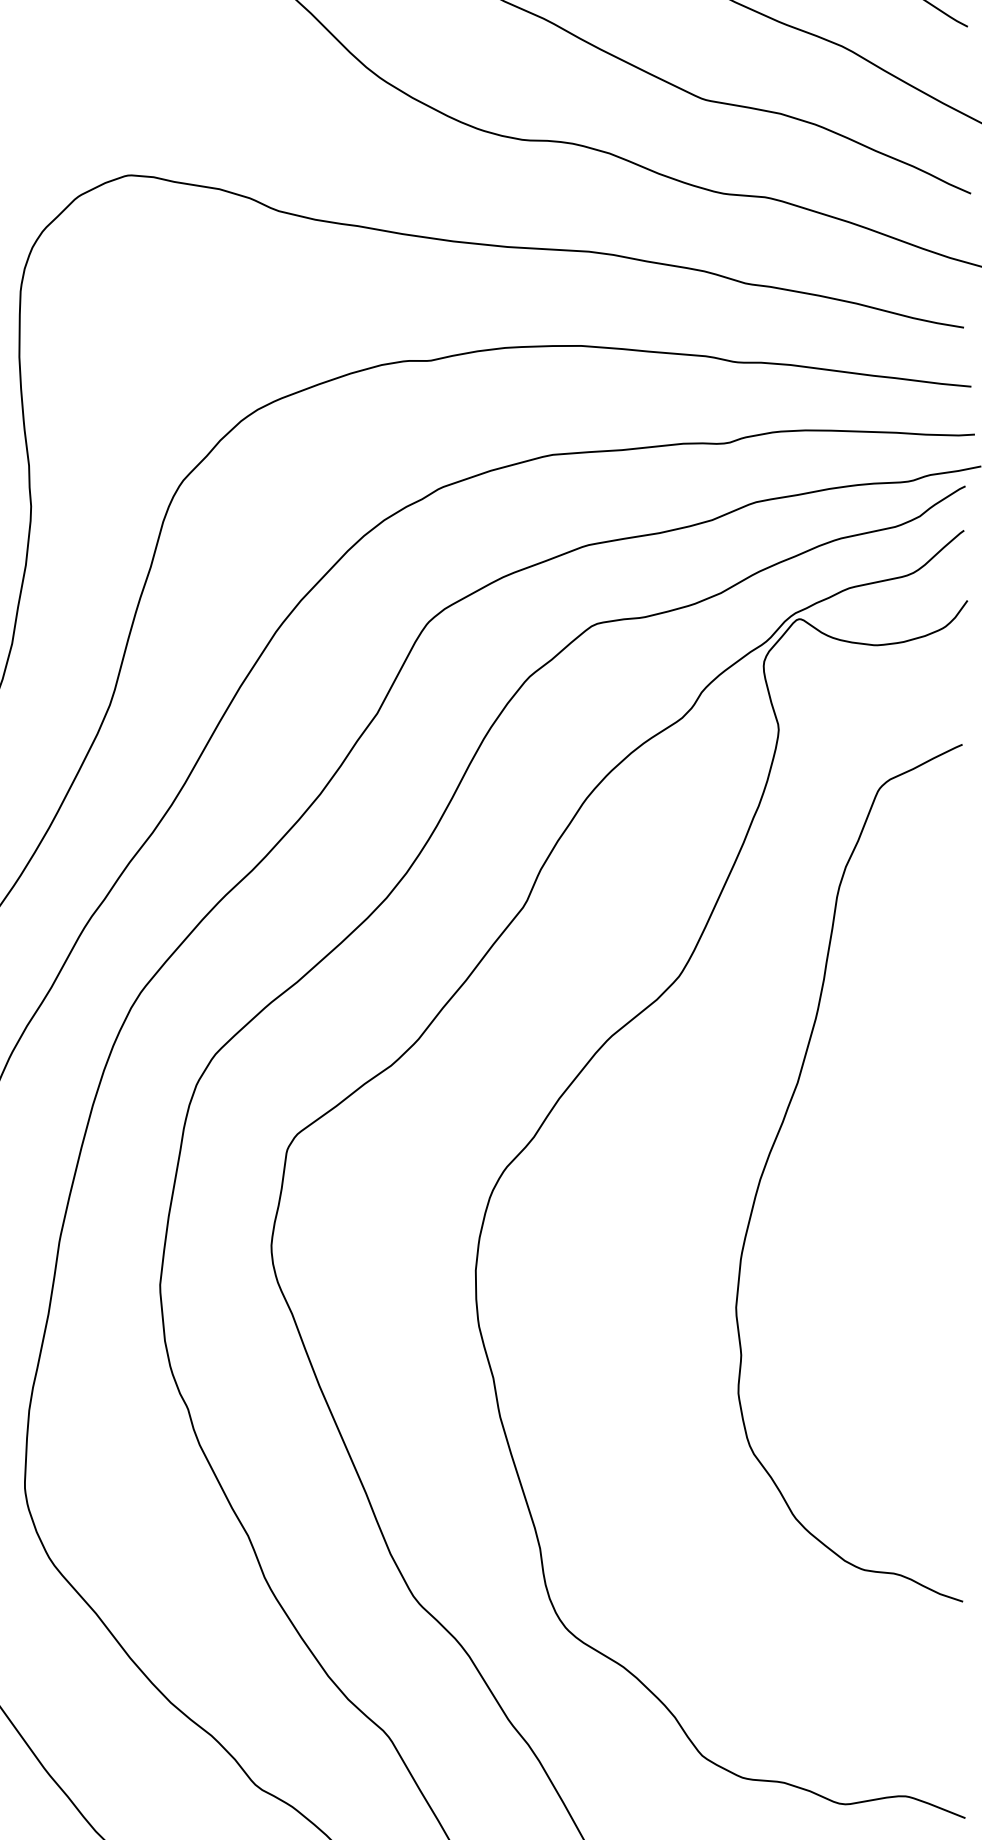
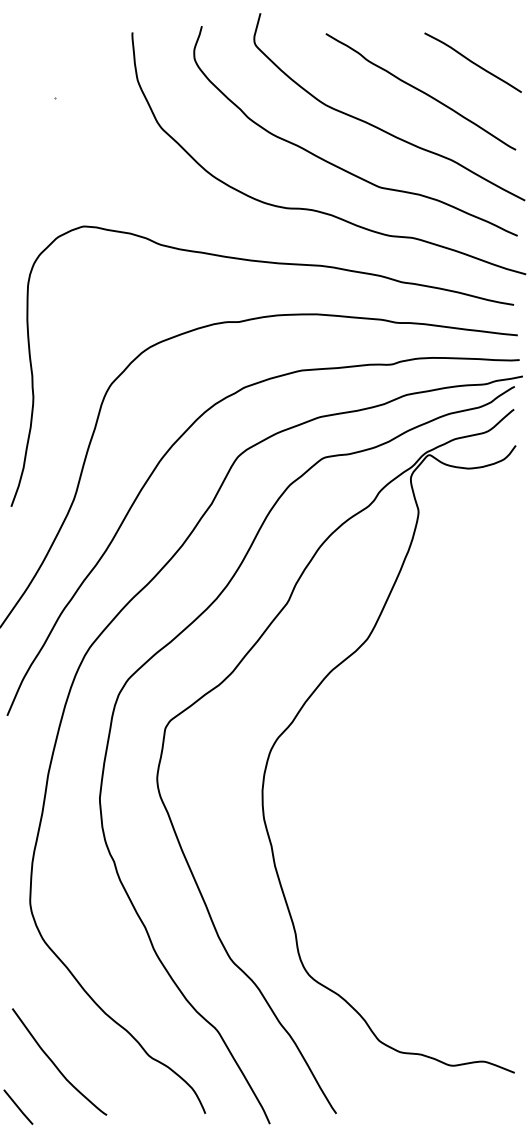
curve: (774, 1147) -> (416, 727), removed

